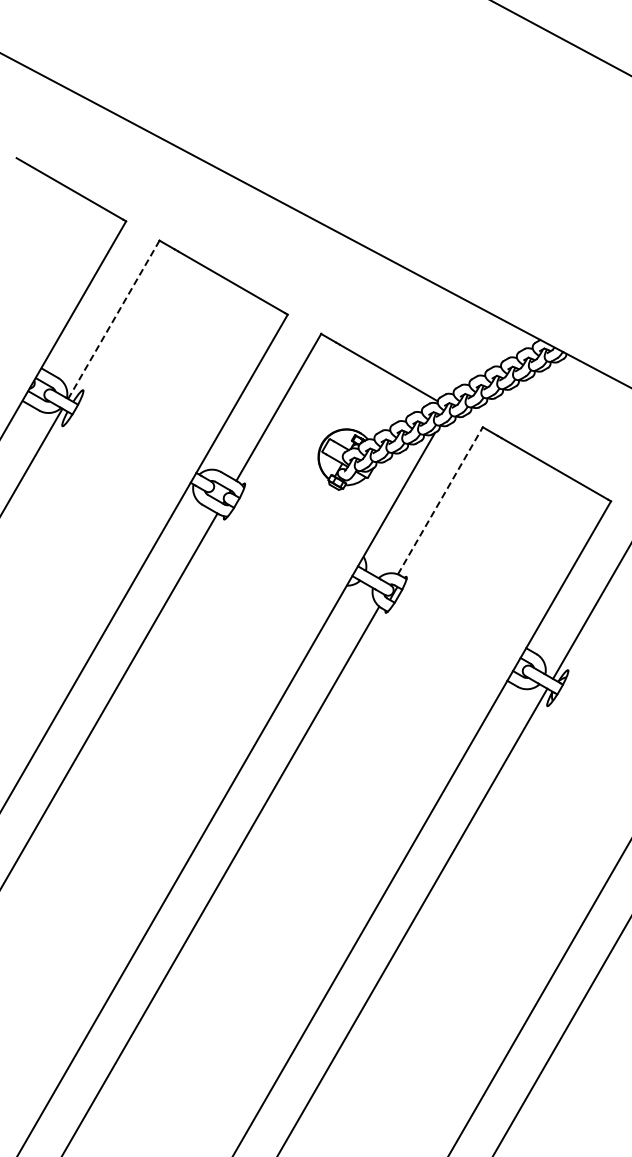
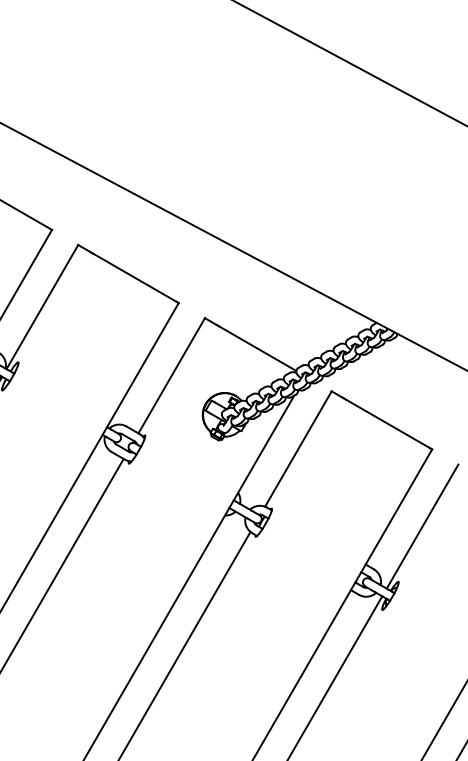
line: (113, 320) -> (42, 307), dashed -> solid
line: (440, 500) -> (298, 448), dashed -> solid

